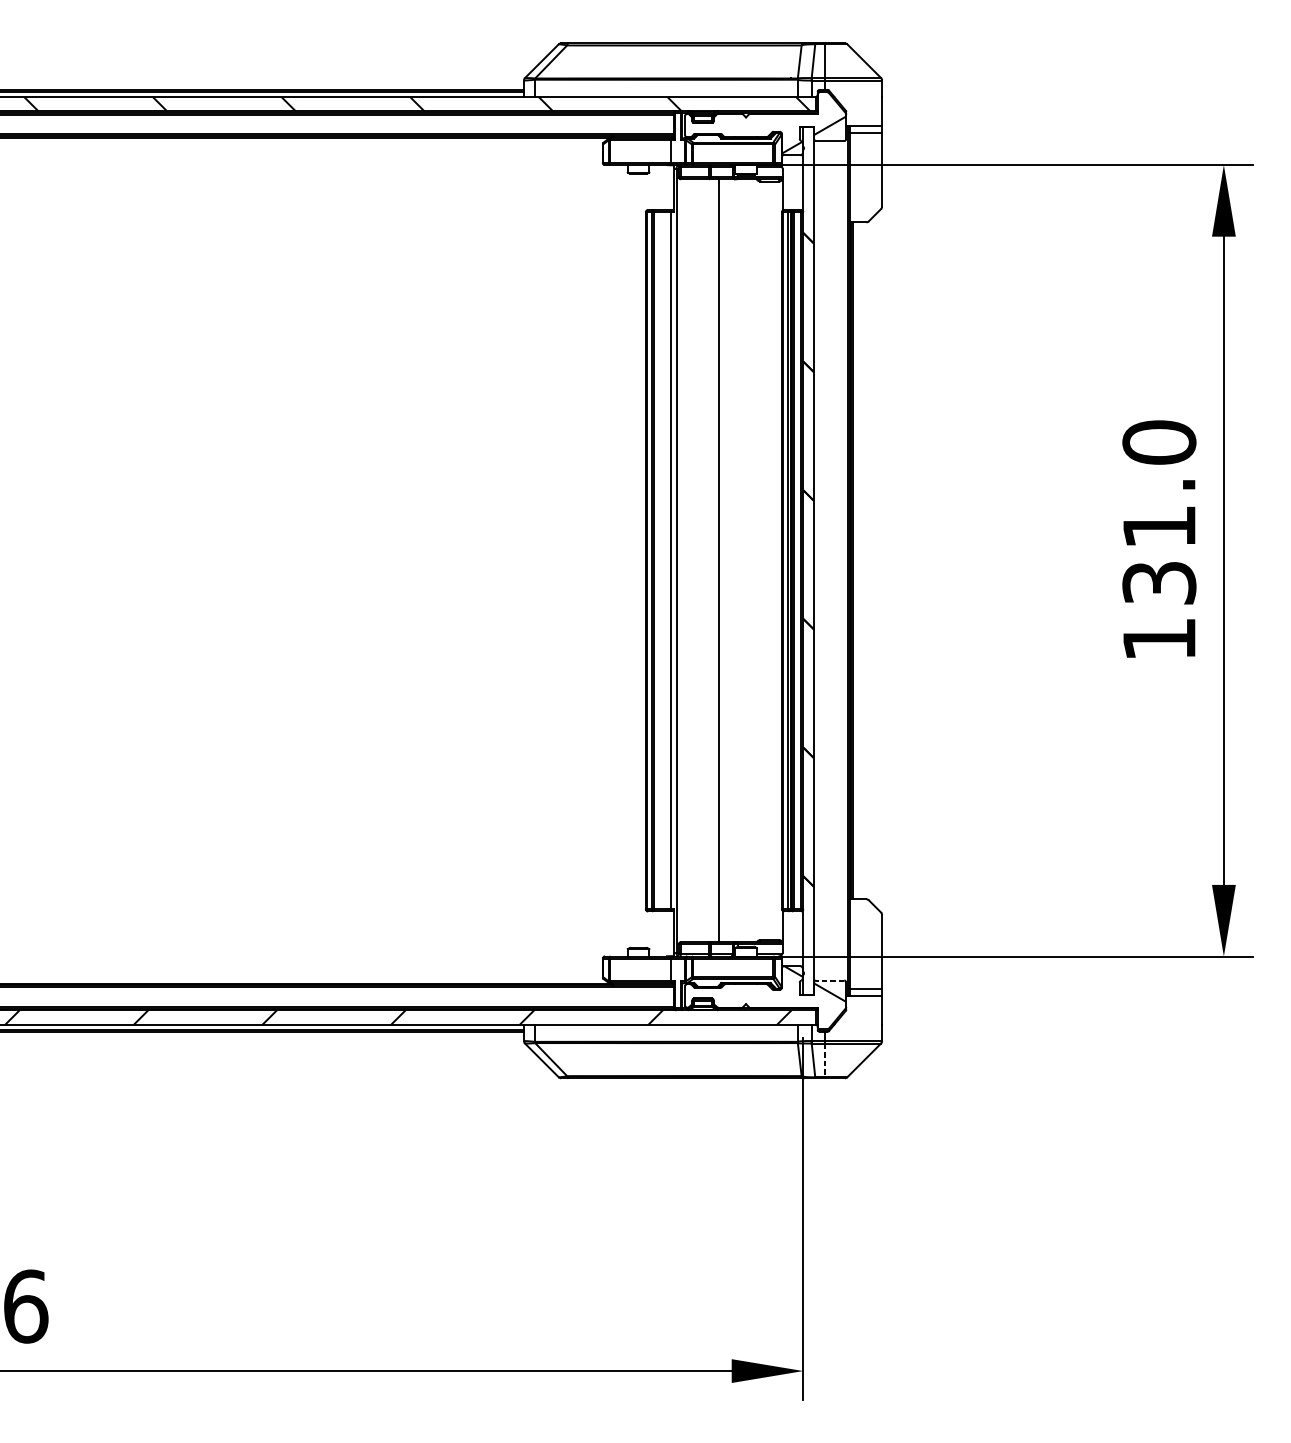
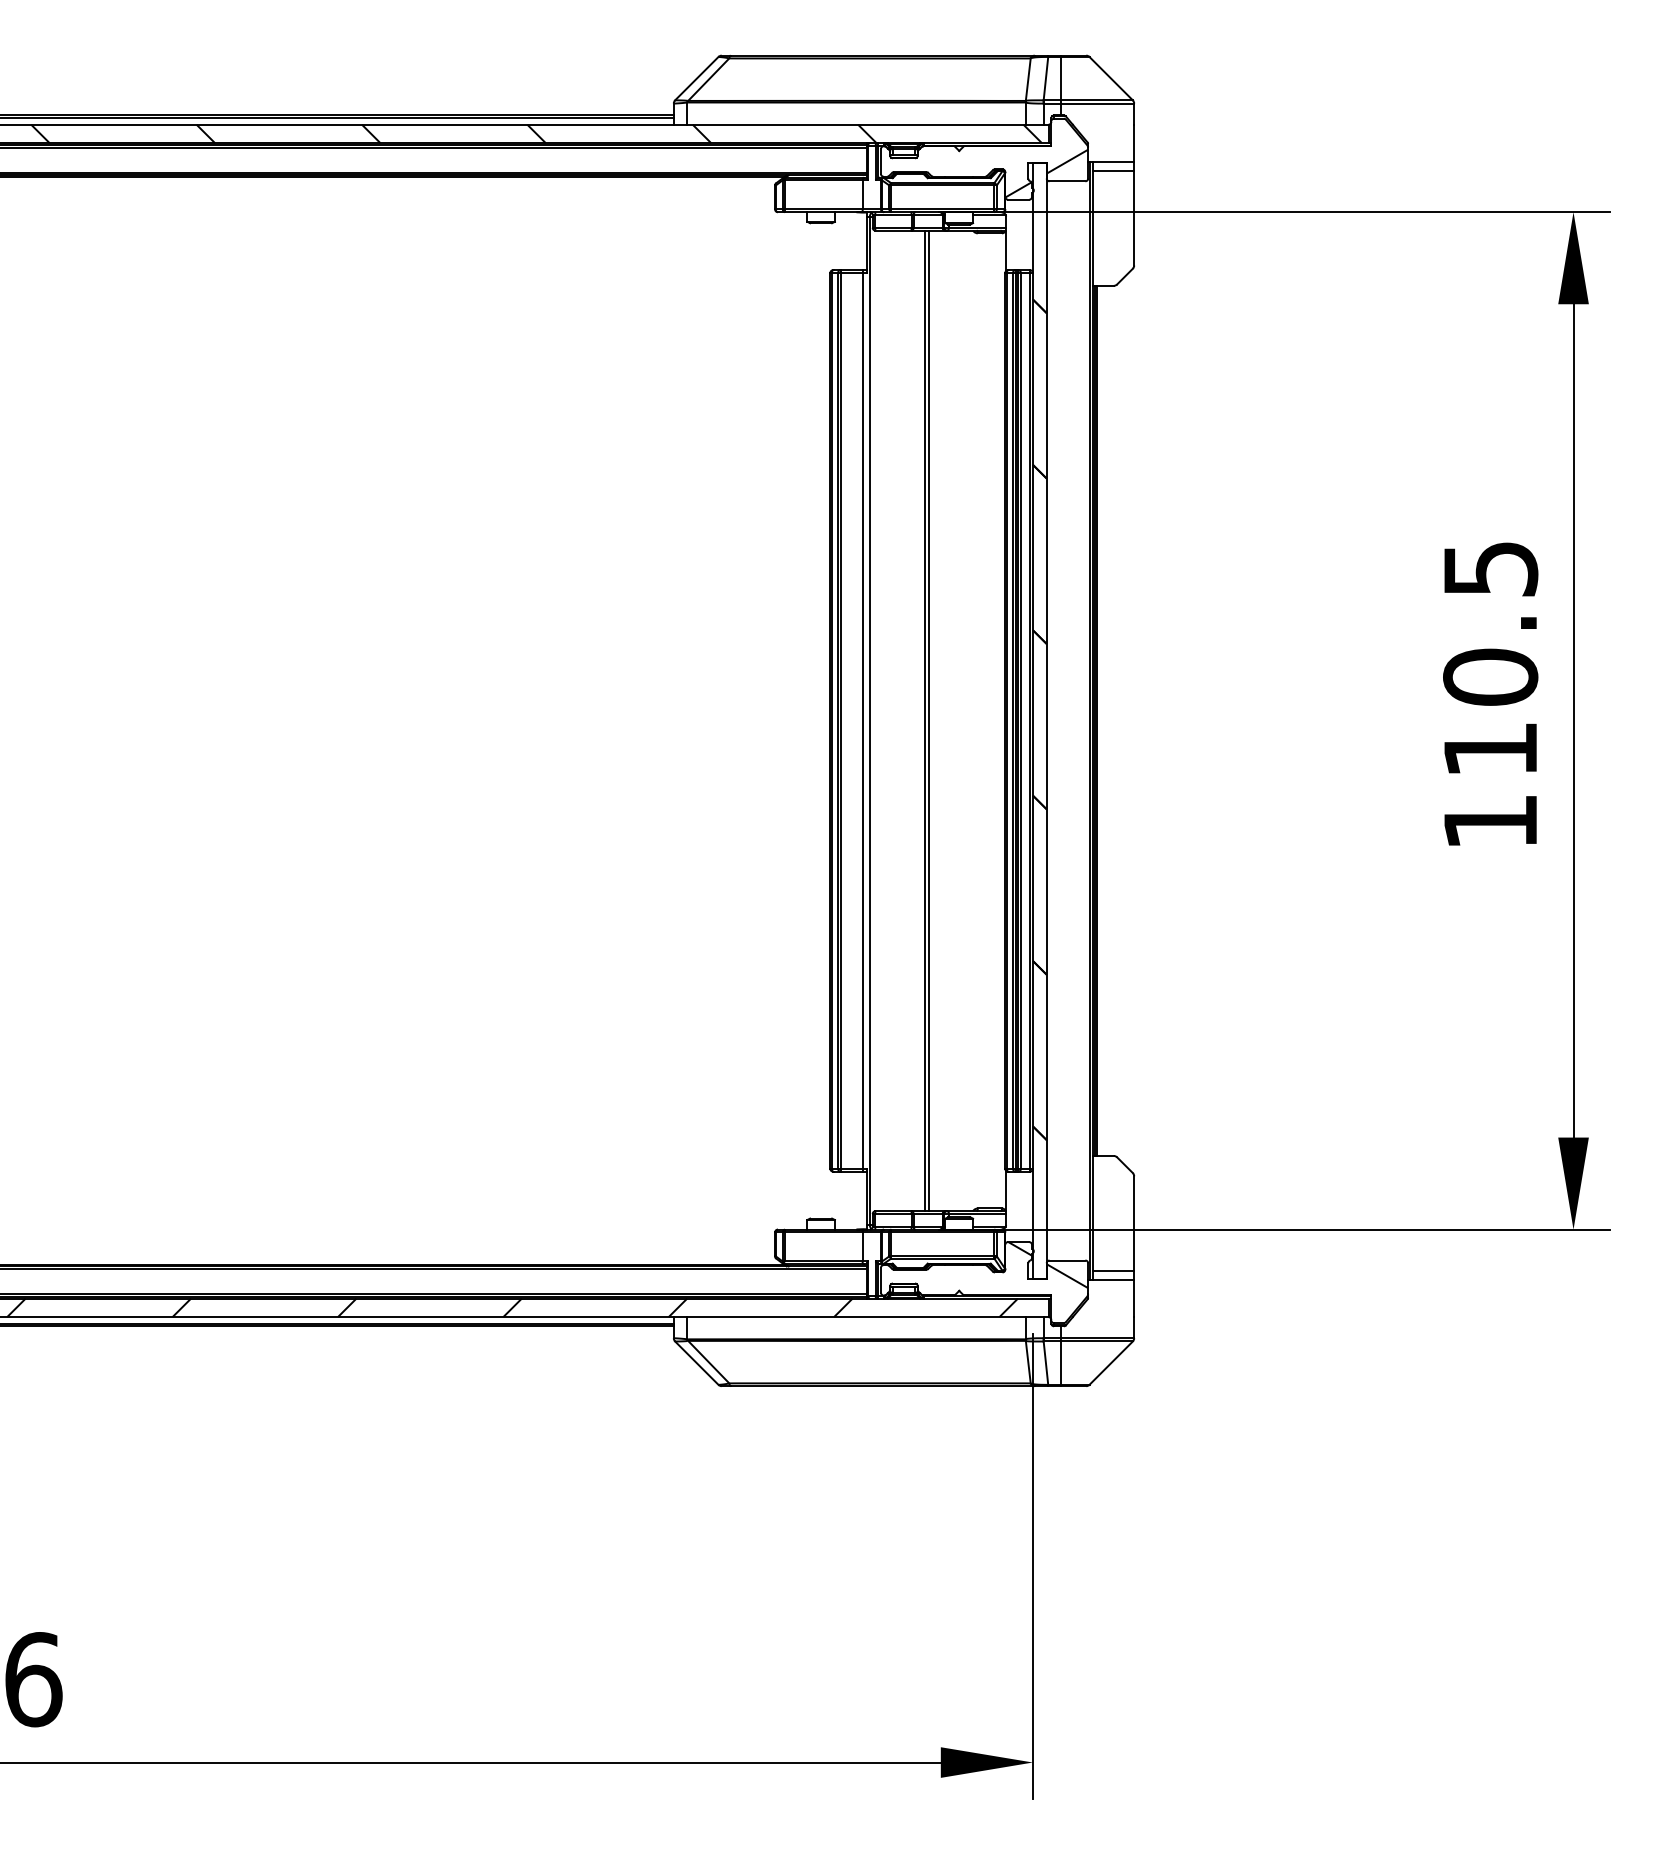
text: (1159, 512) -> (1490, 658), 131.0 -> 110.5
line: (722, 560) -> (928, 720), added
line: (830, 980) -> (1067, 1260), dashed -> solid
line: (824, 1060) -> (1060, 1363), dashed -> solid

